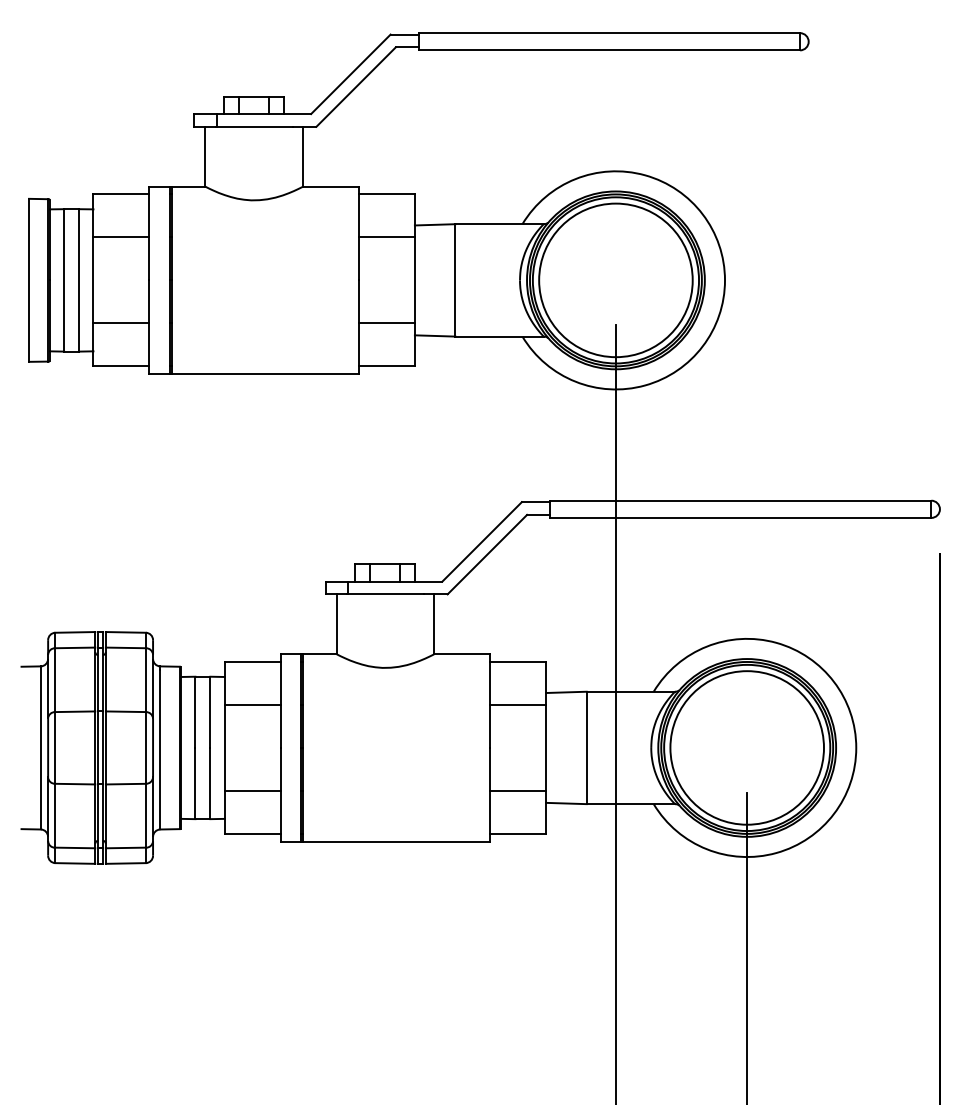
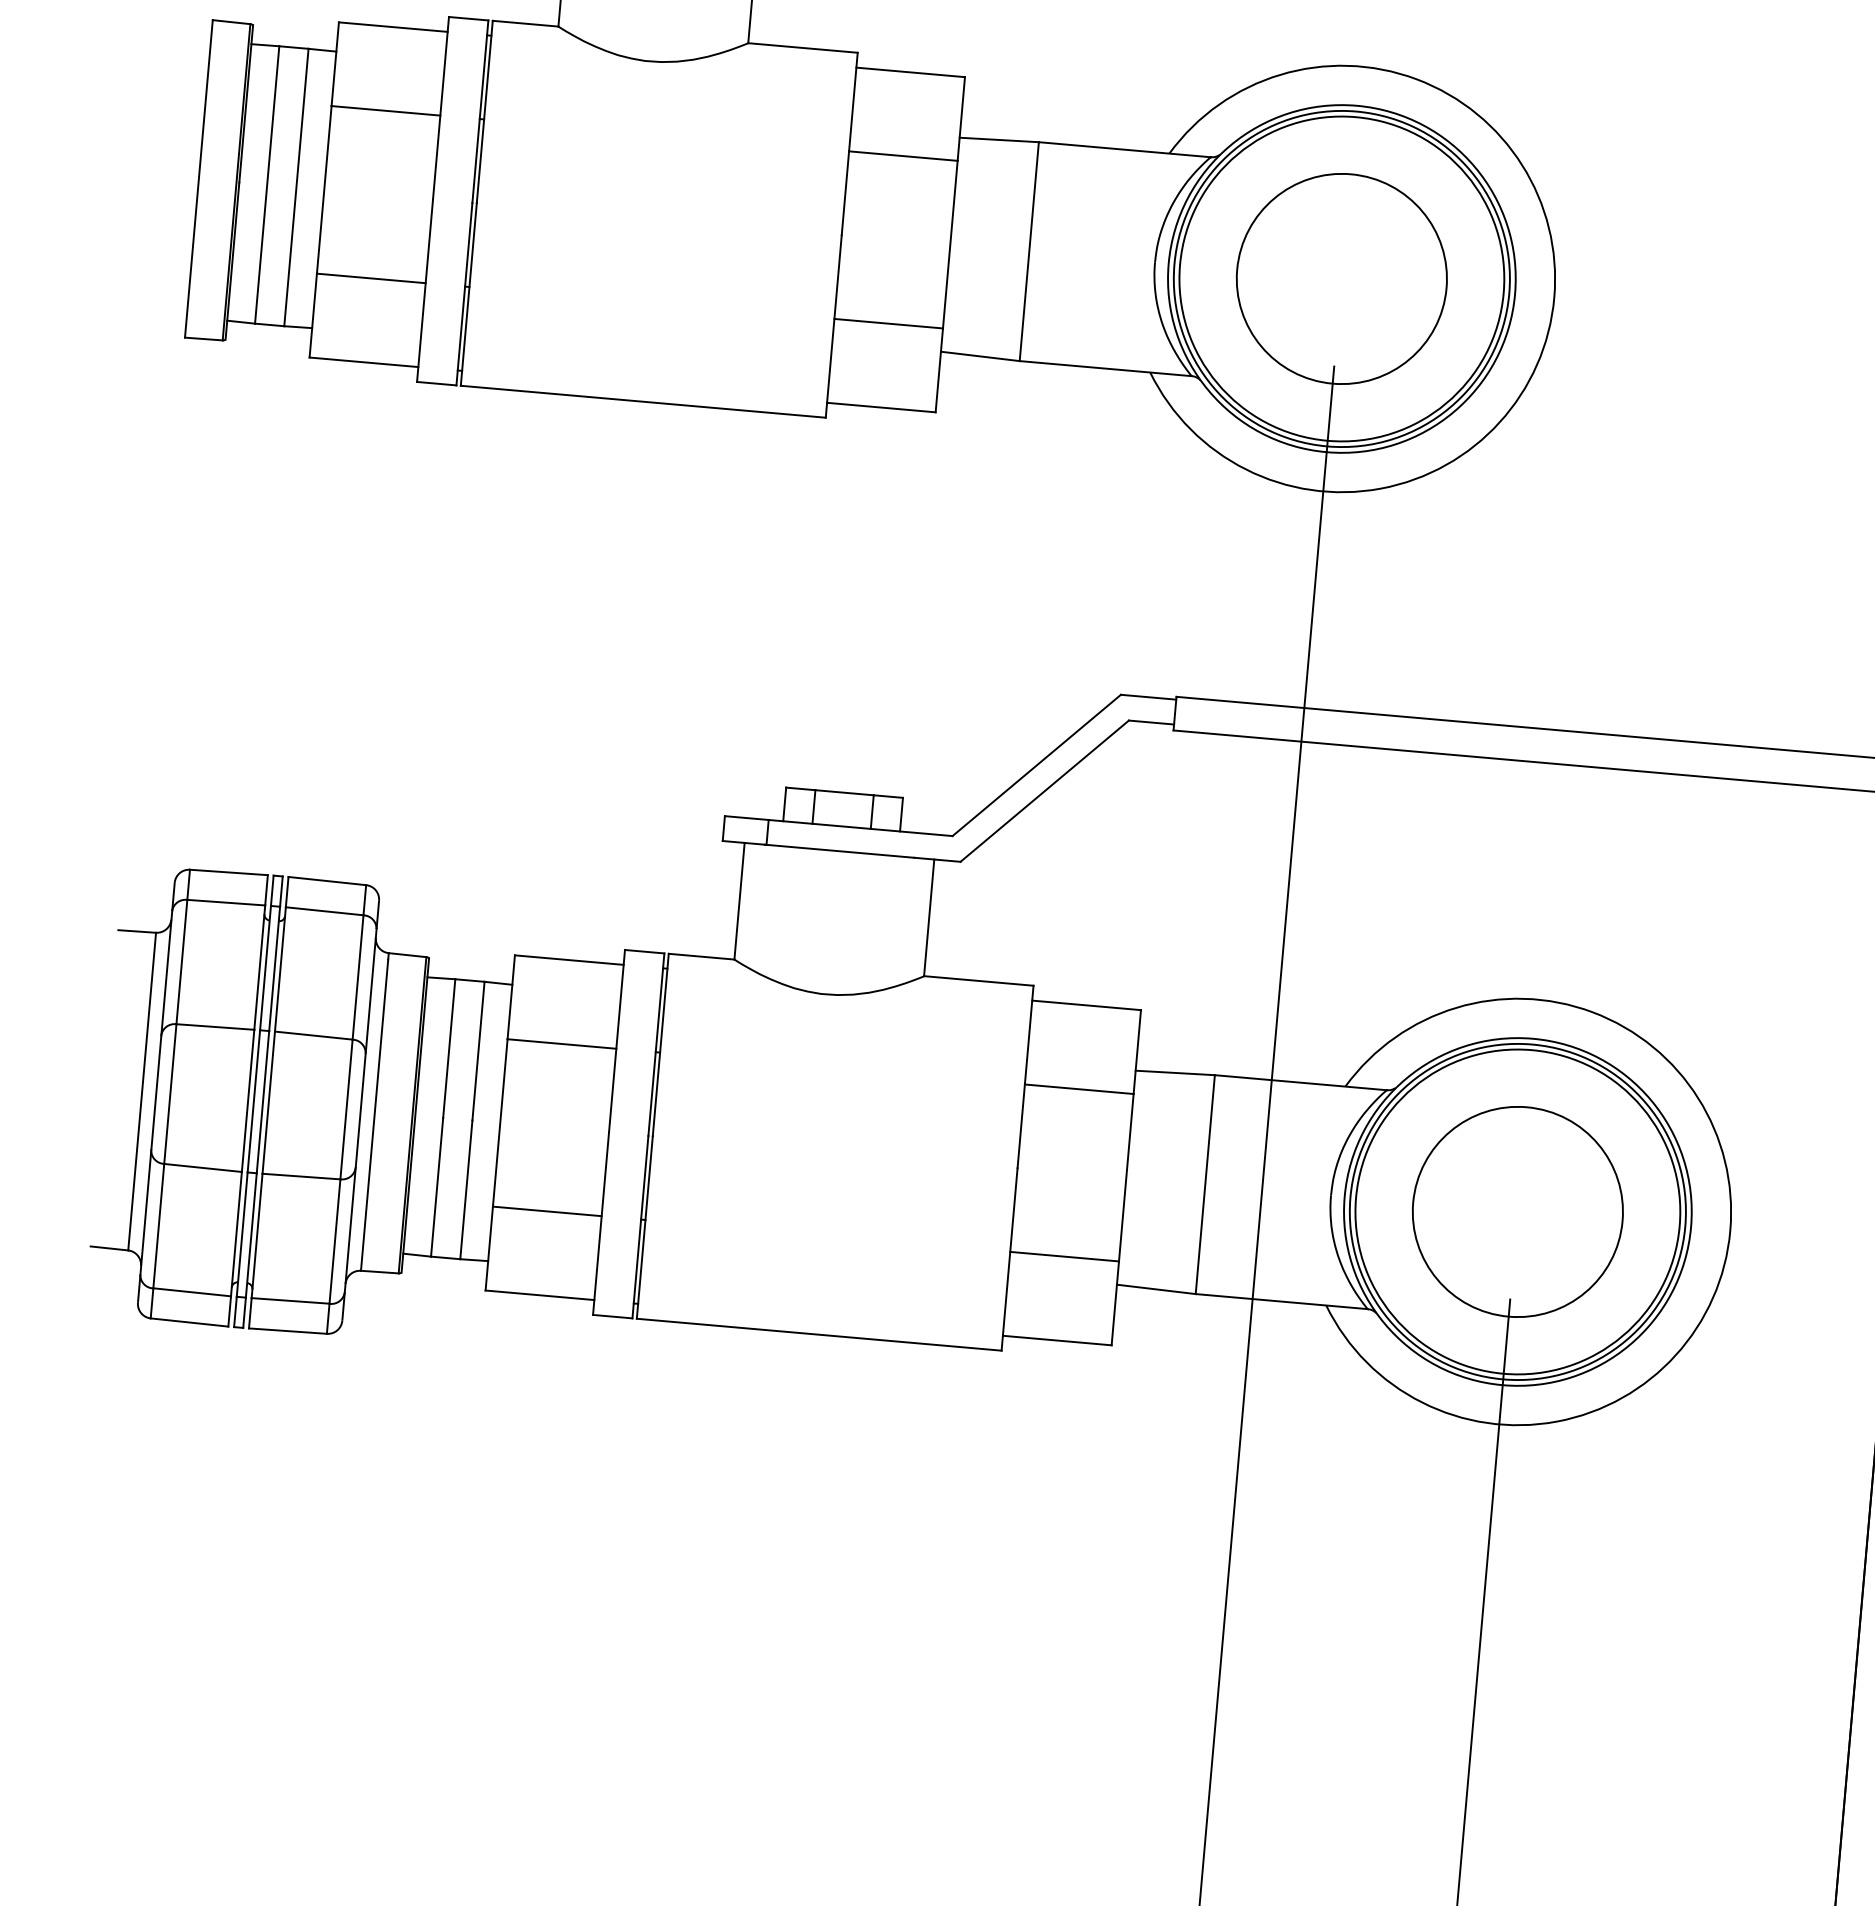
circle: (615, 280) -> (1341, 279), size x0.7
circle: (746, 747) -> (1516, 1210), size x0.7

